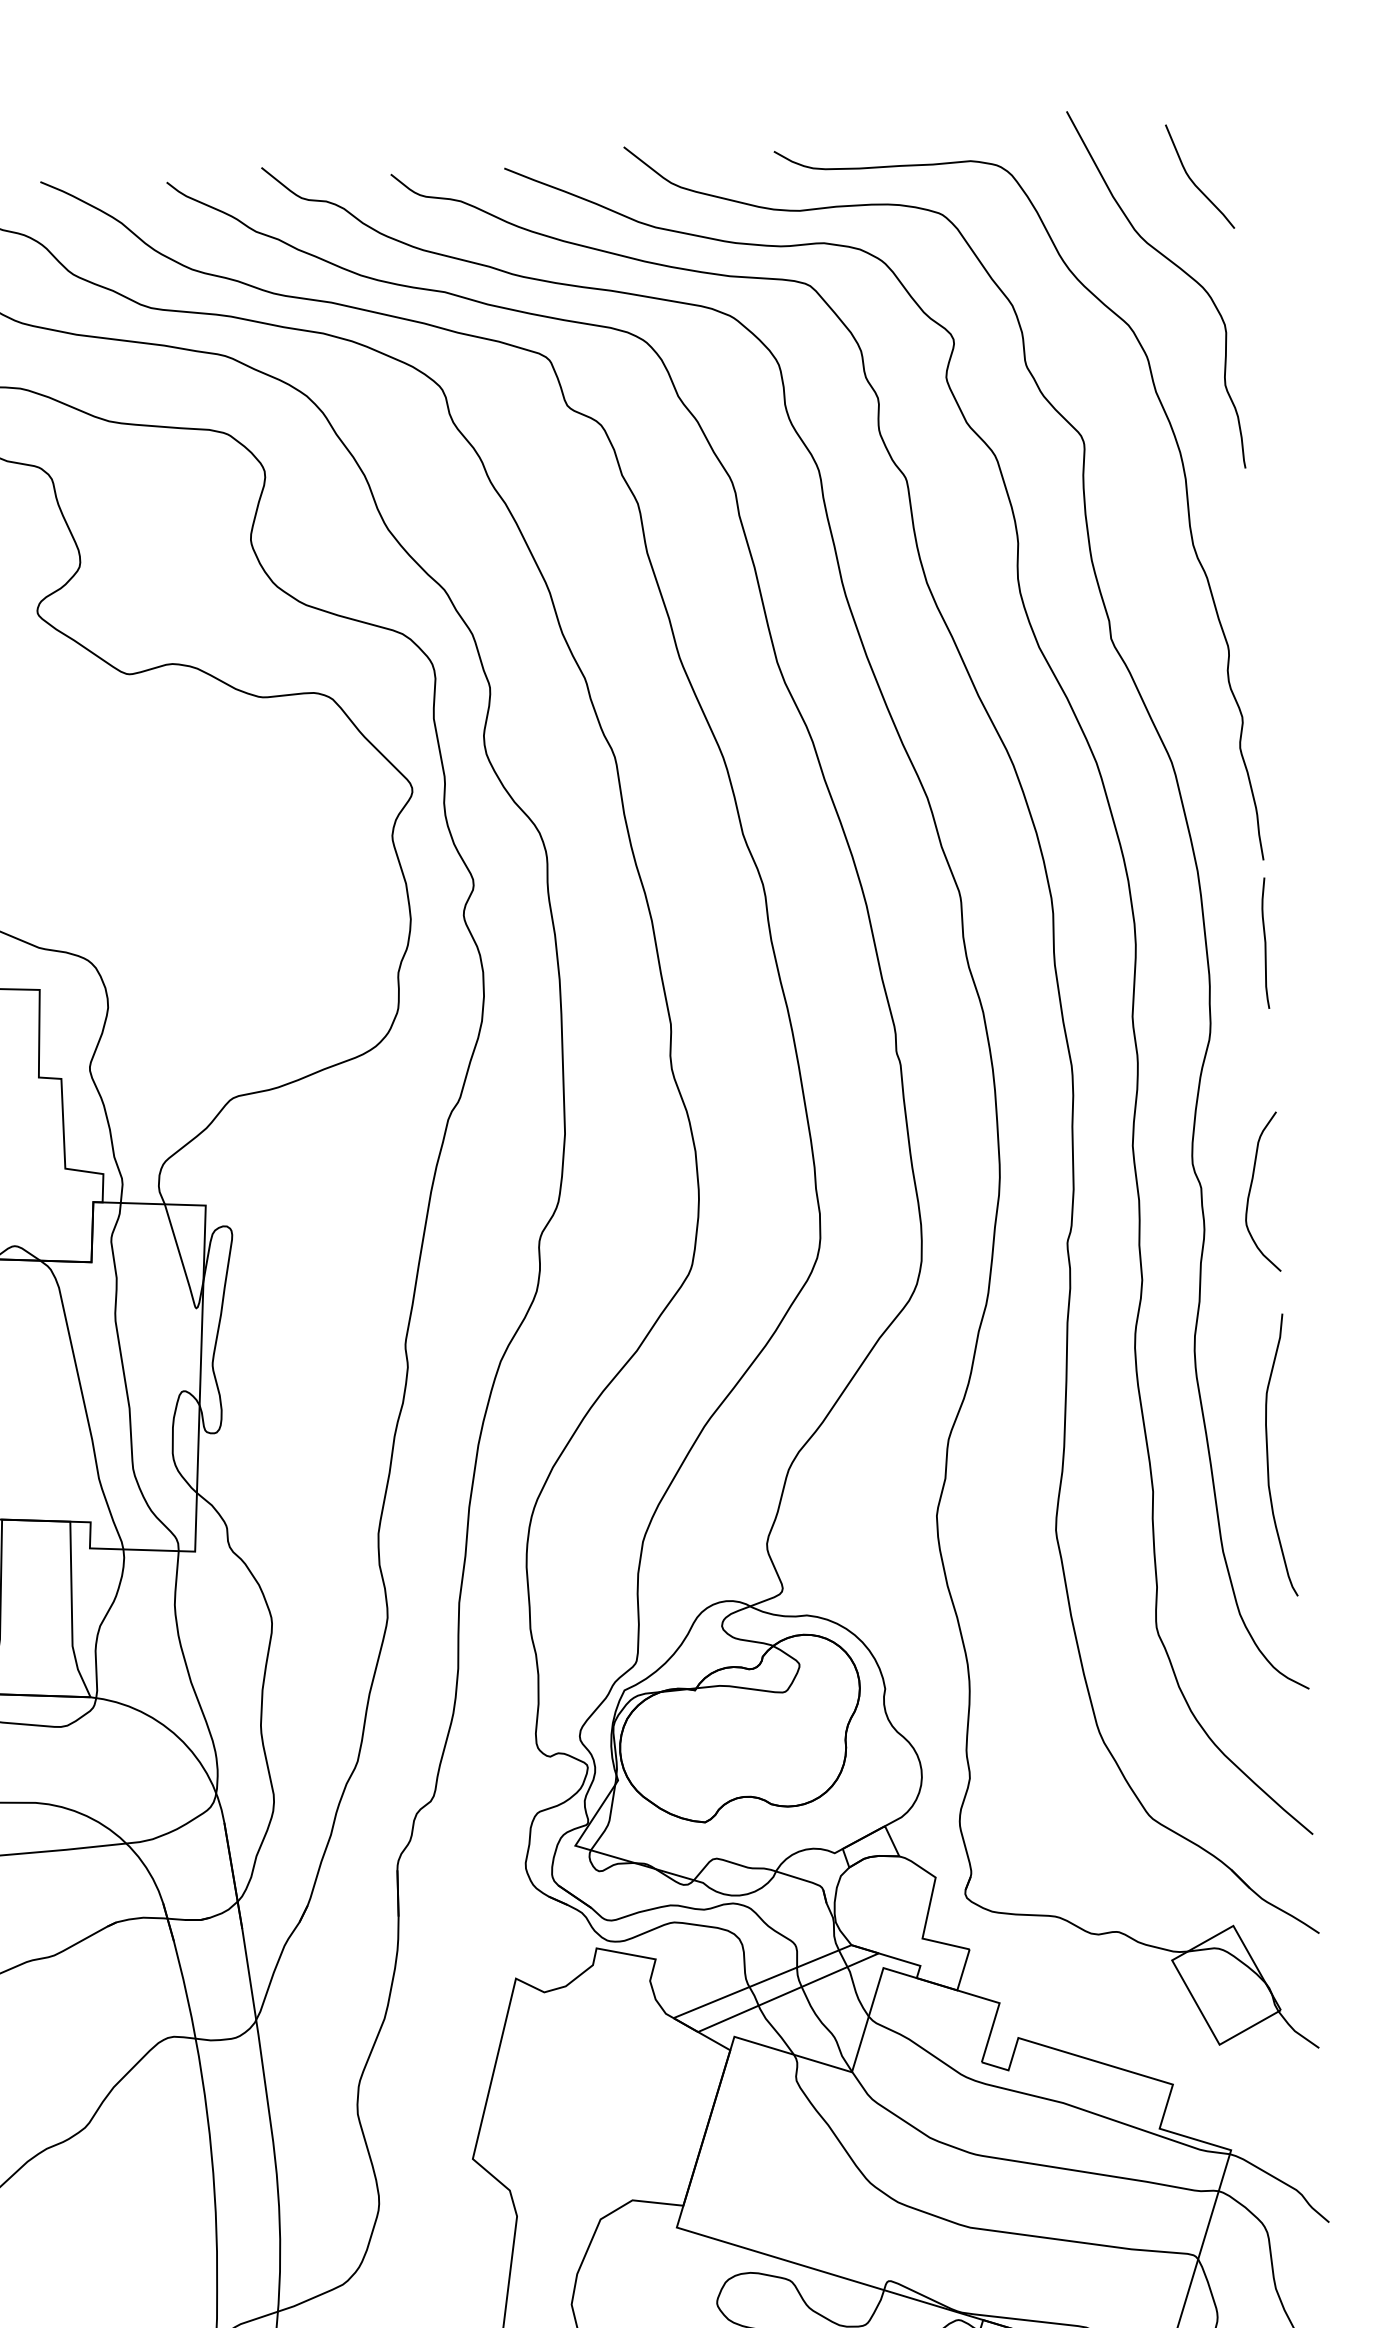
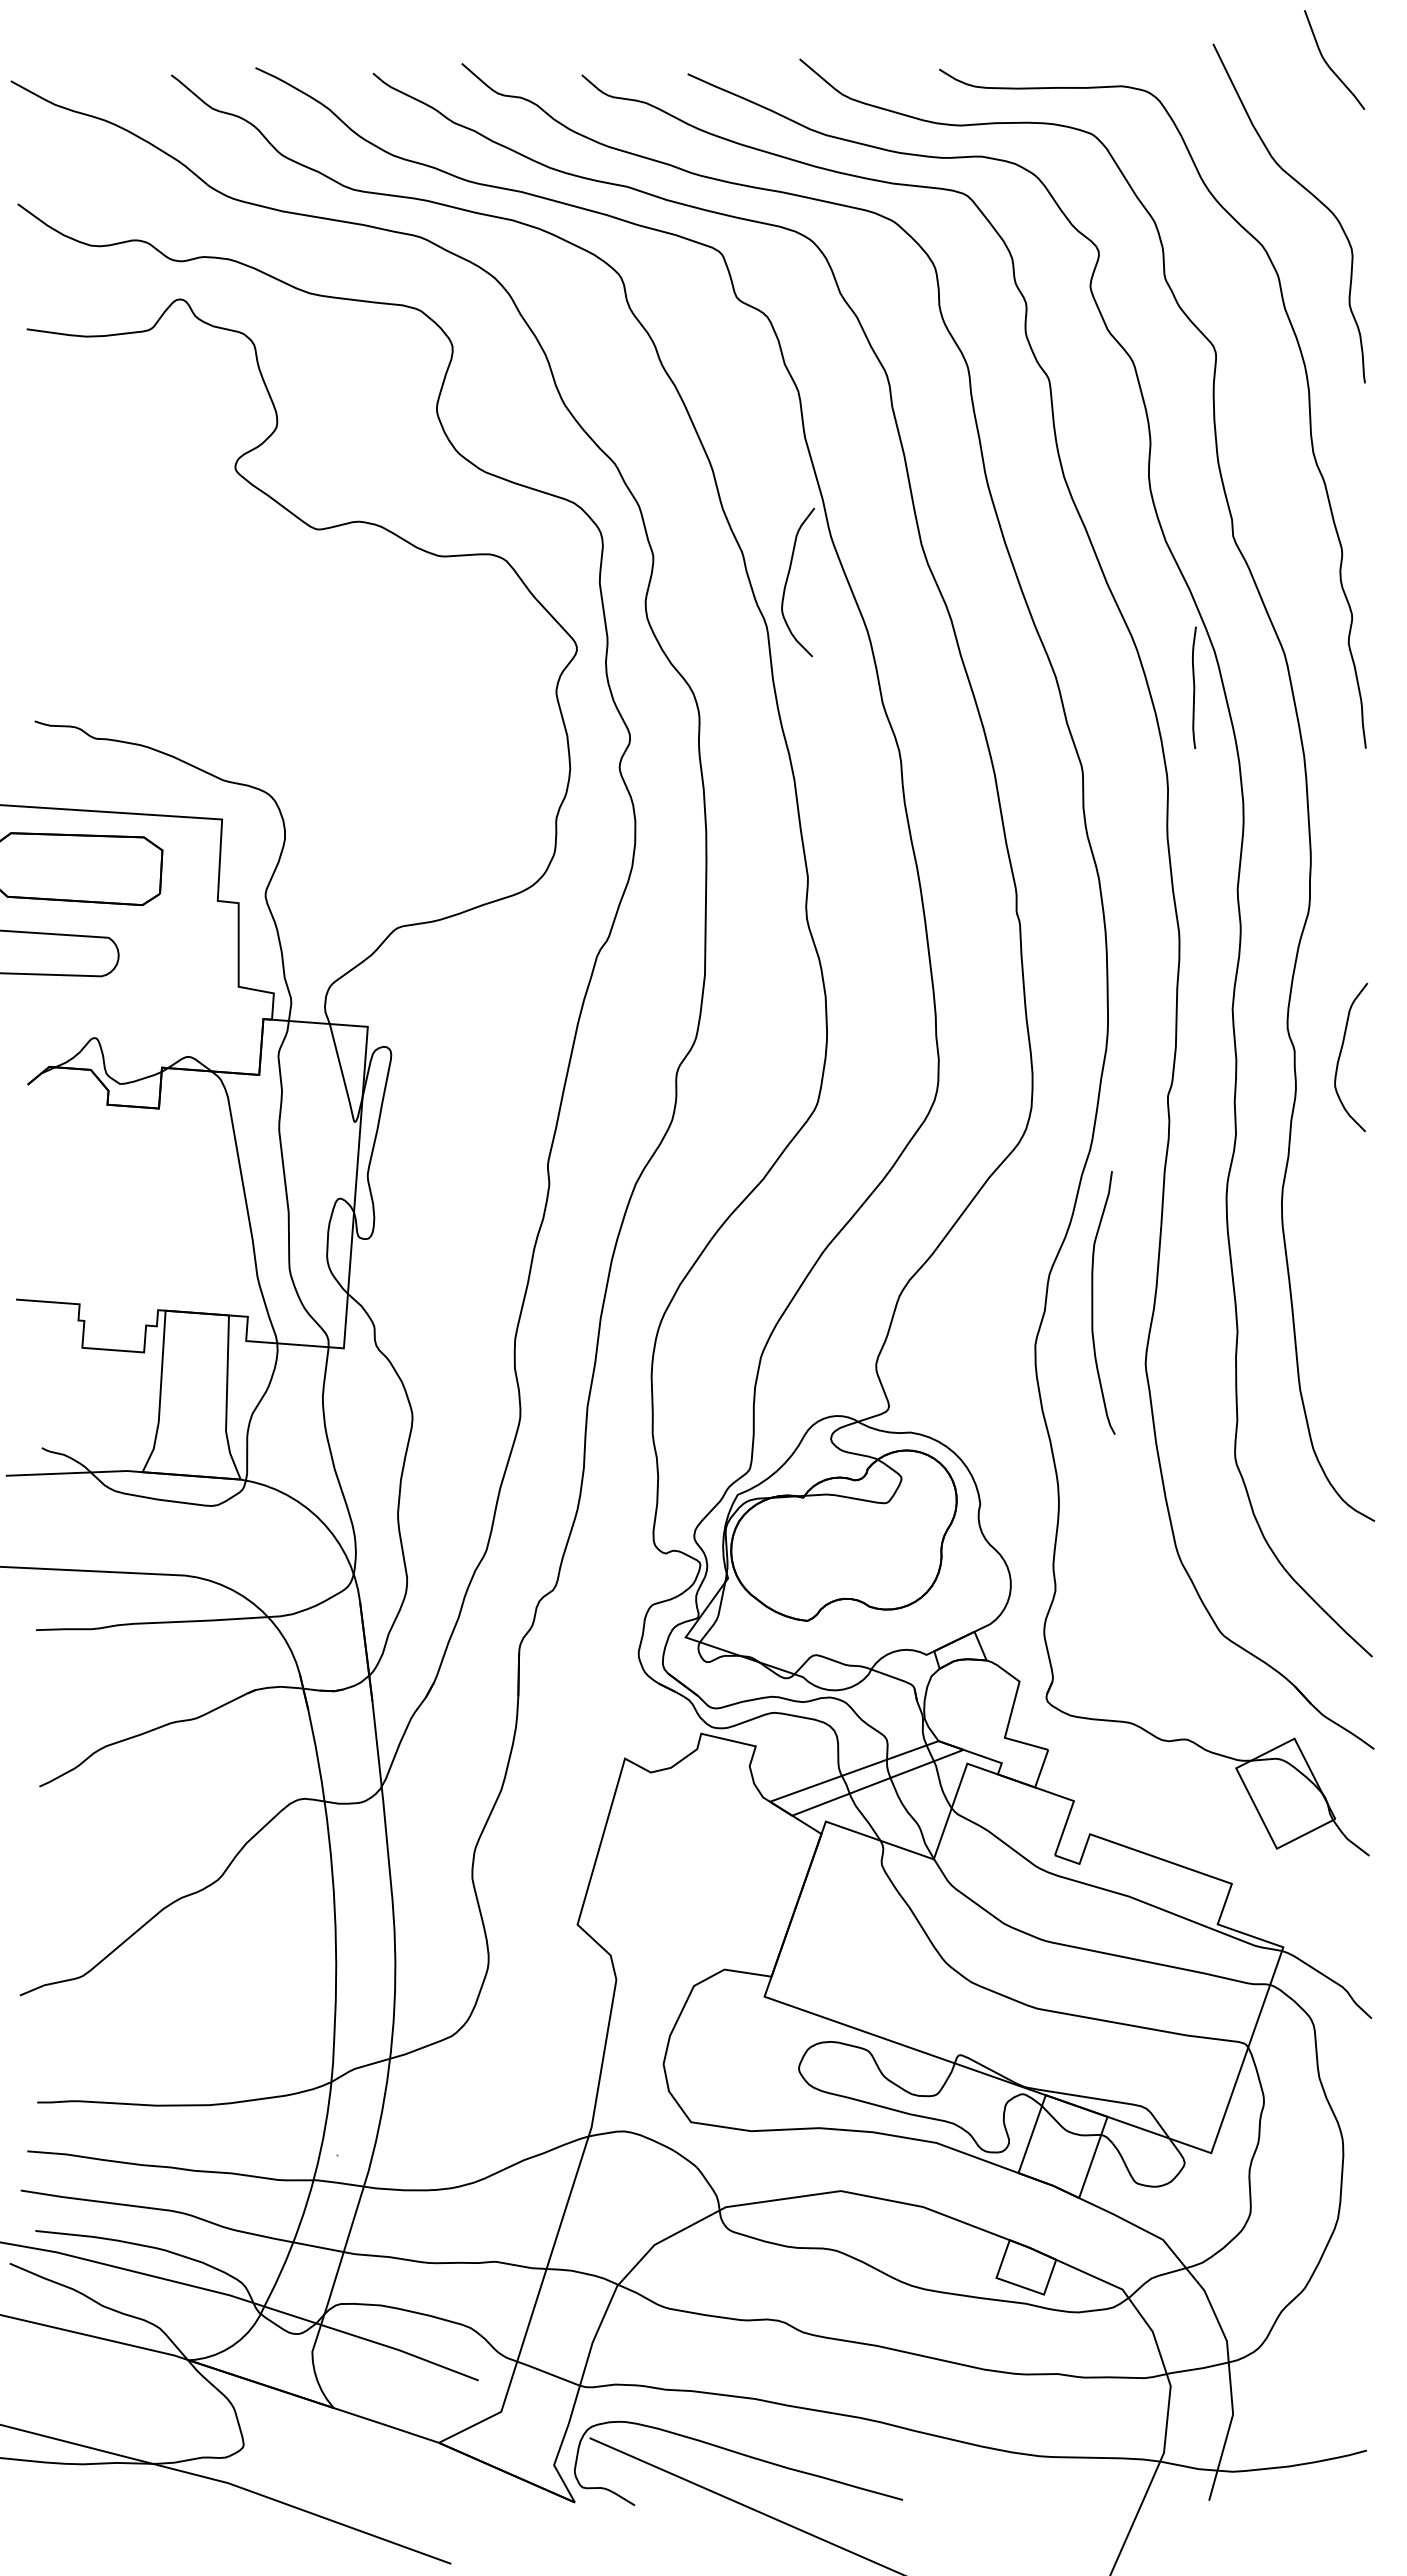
curve: (1192, 179) -> (1327, 62), moved
curve: (636, 704) -> (788, 578), added
curve: (1265, 942) -> (1194, 687), moved
curve: (1268, 1455) -> (1093, 1302), moved

